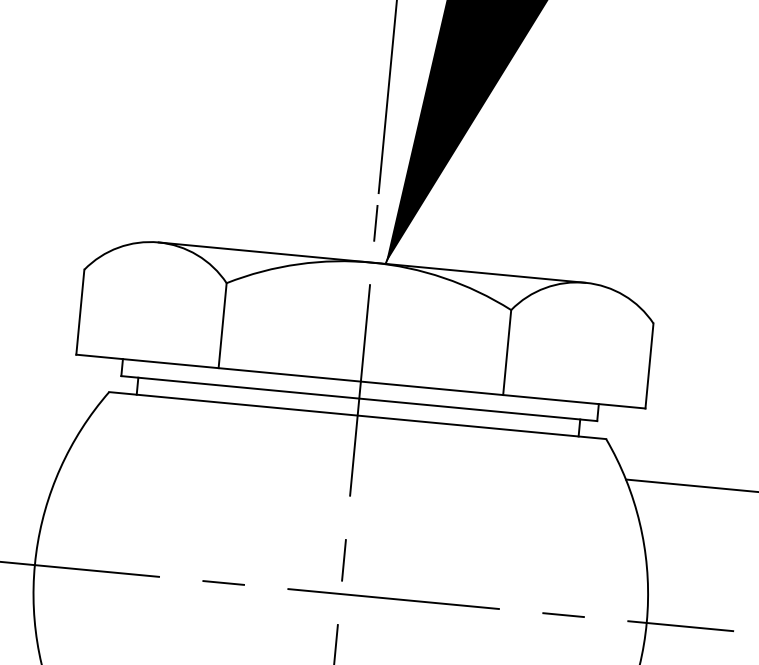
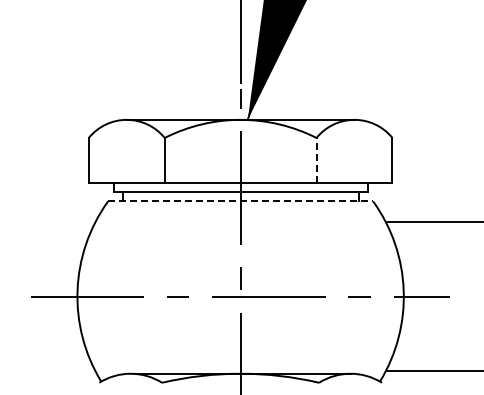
line: (507, 352) -> (316, 160), solid -> dashed
line: (357, 415) -> (240, 201), solid -> dashed

